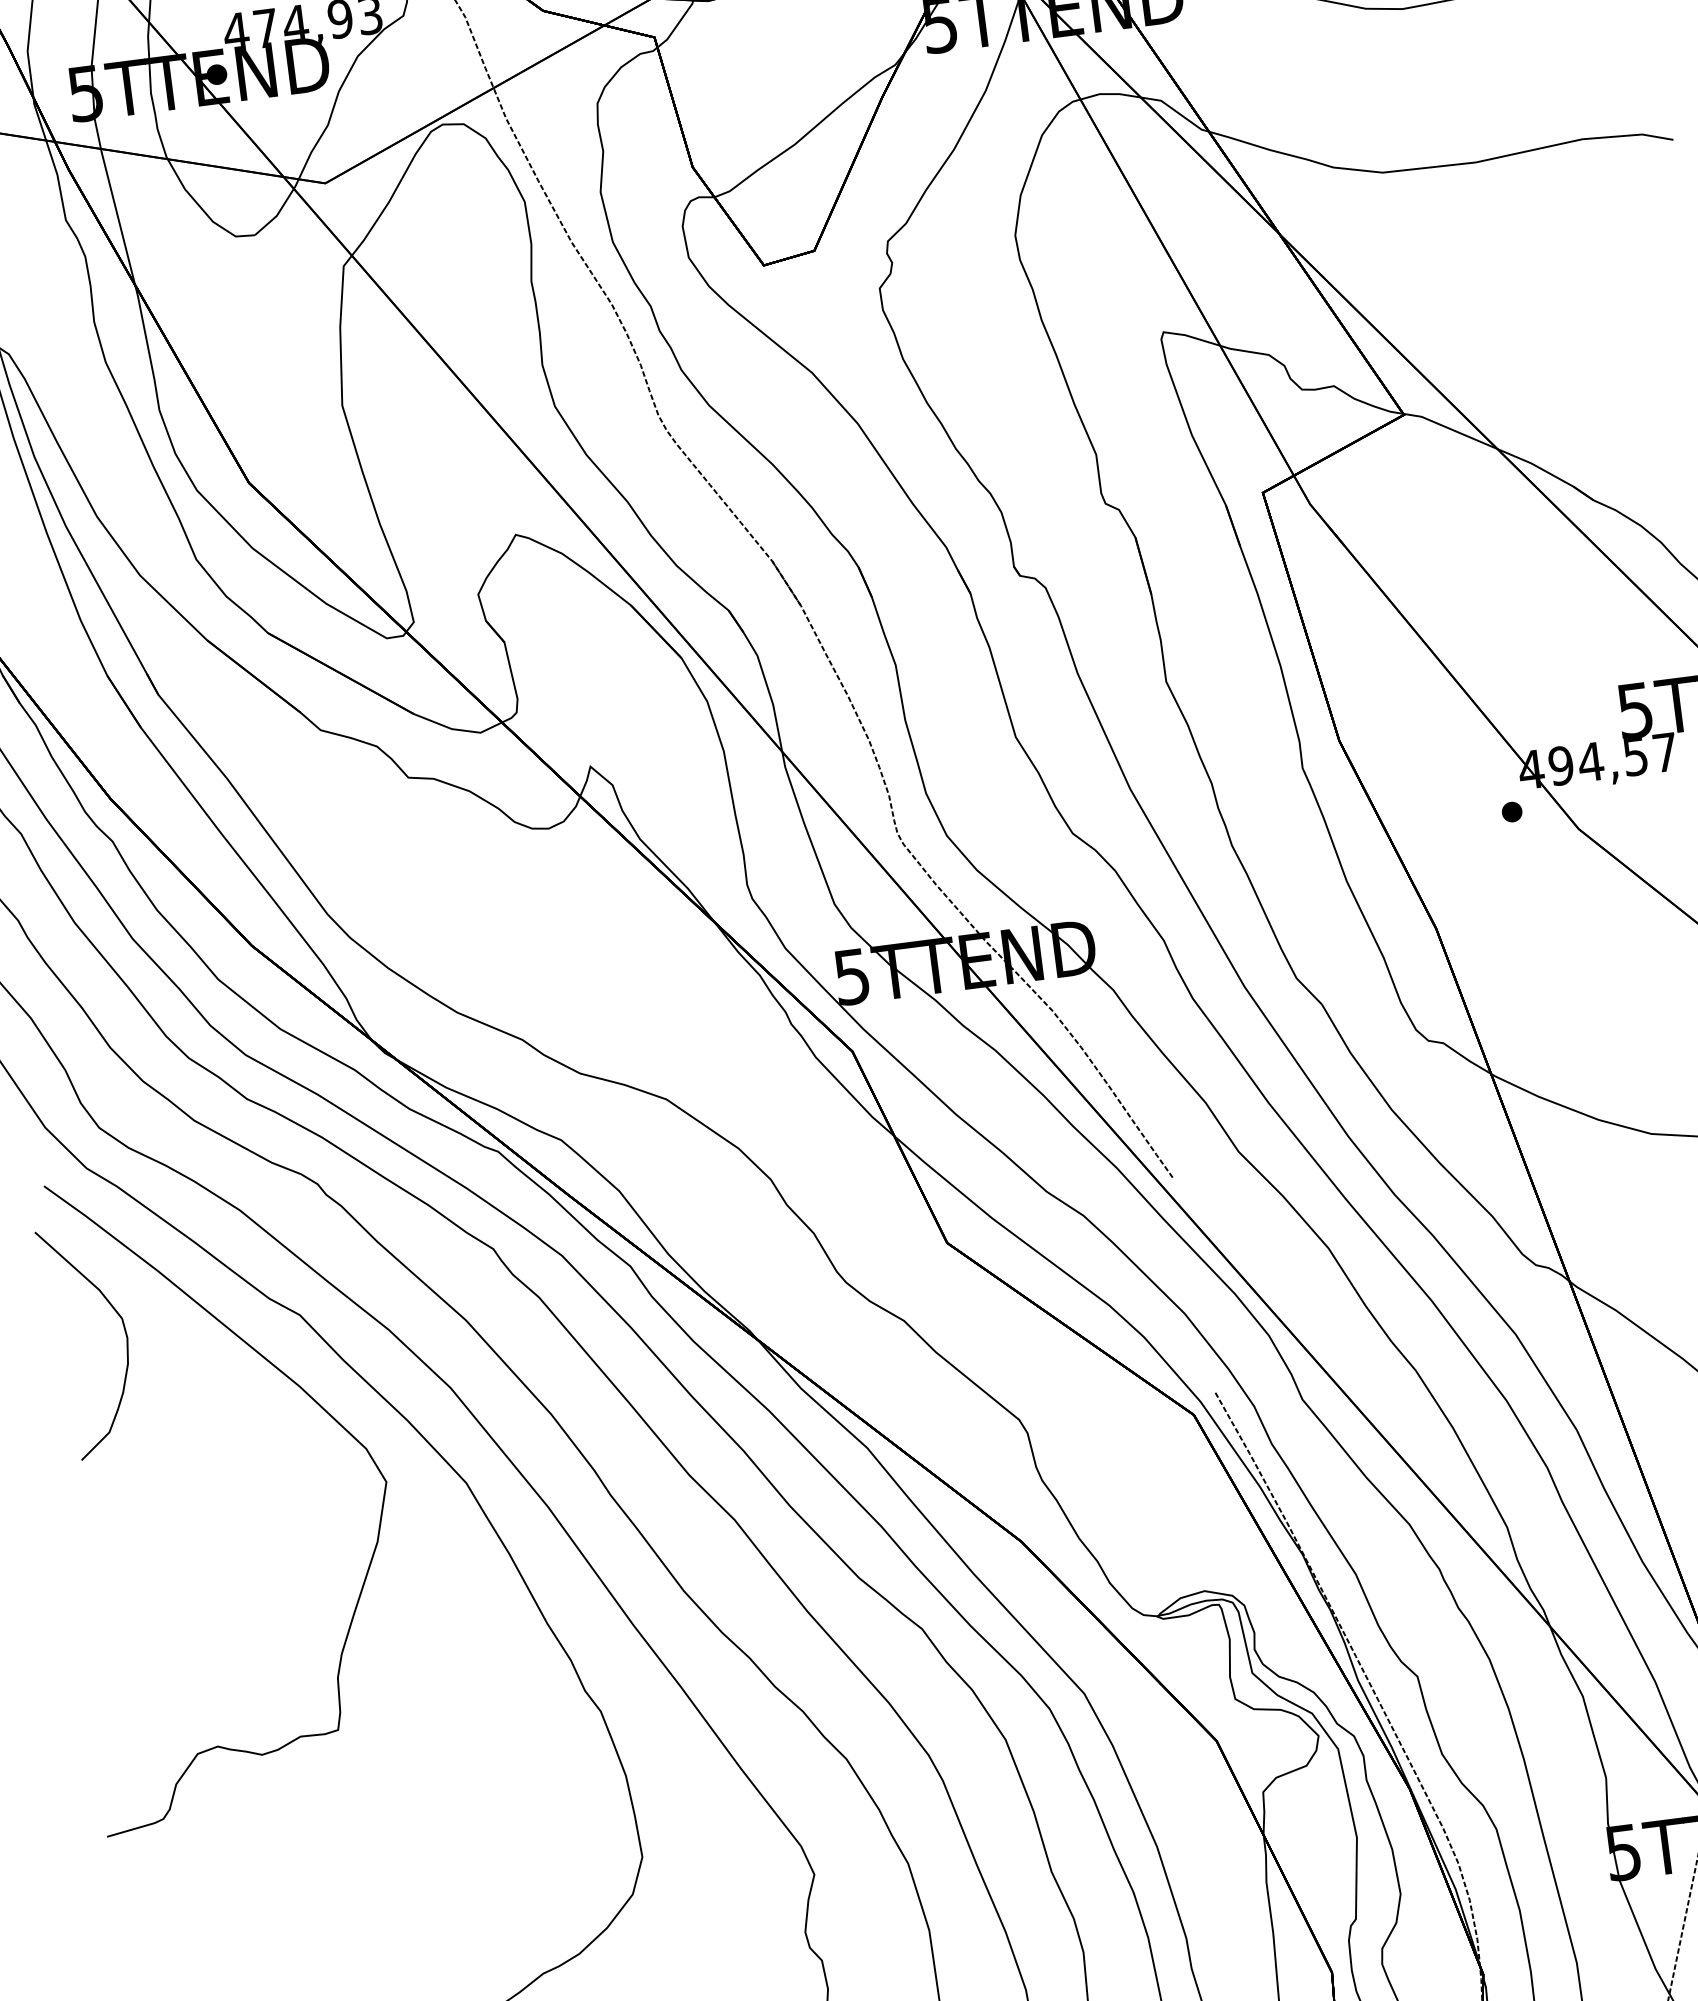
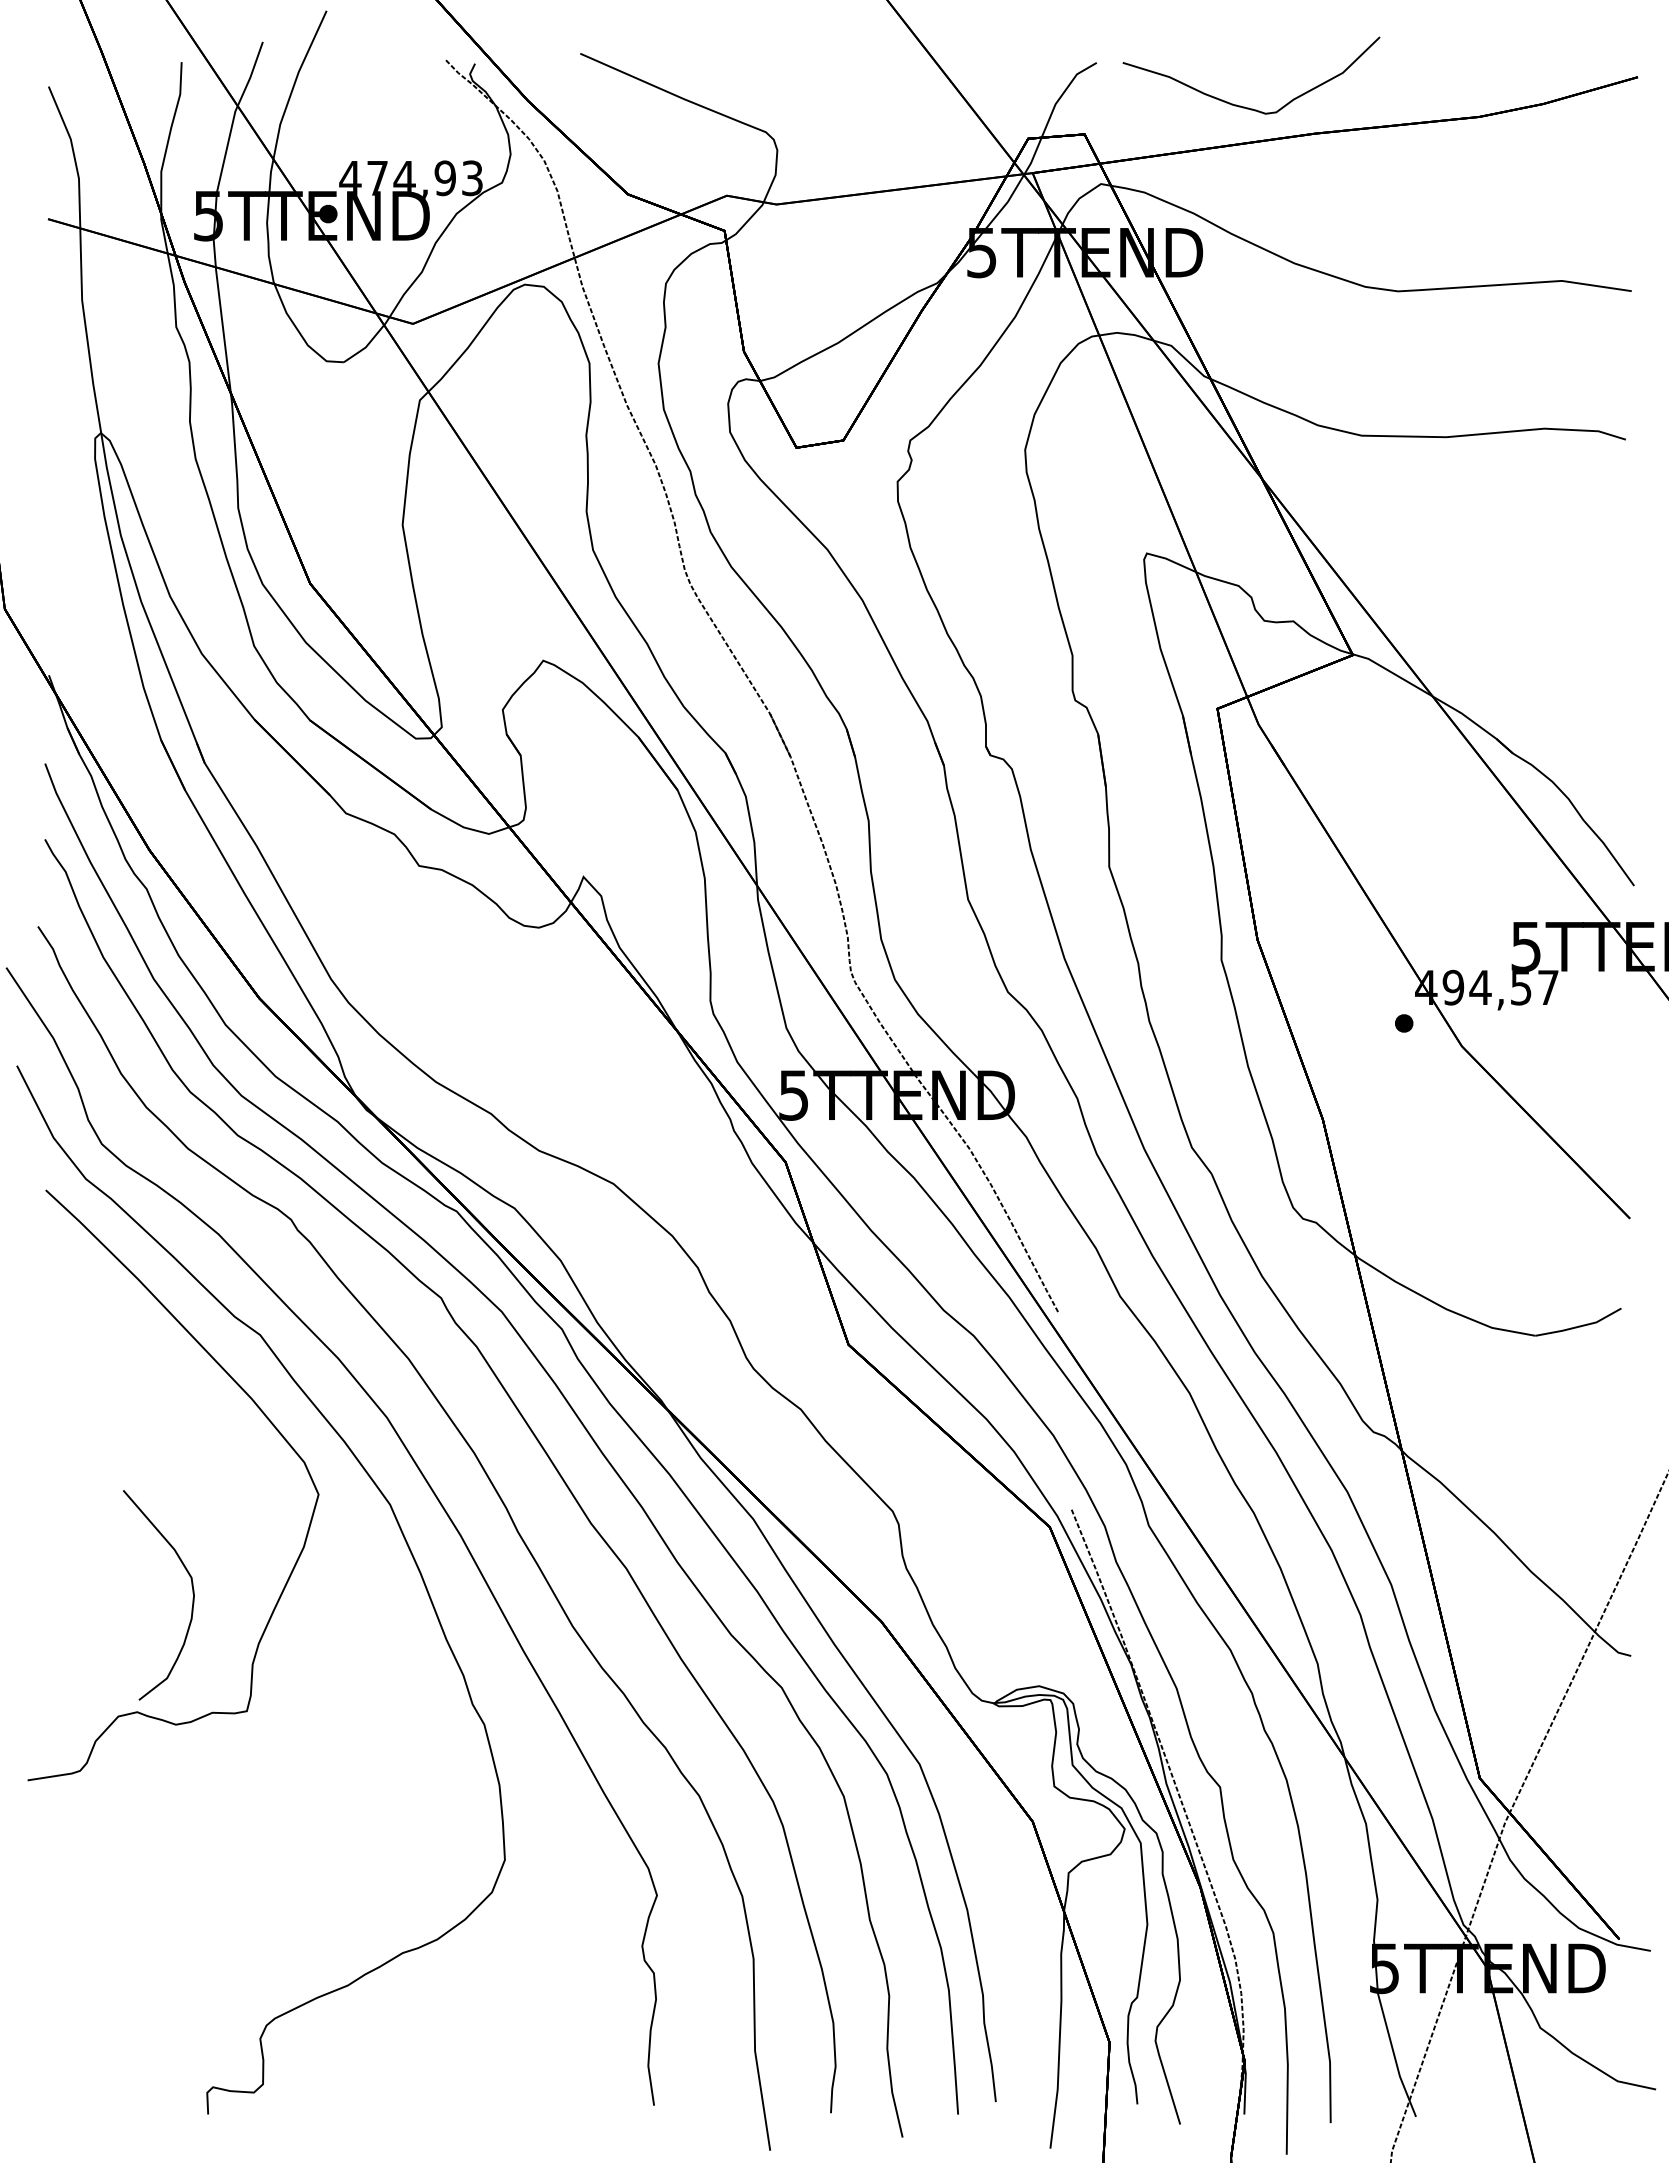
curve: (125, 1335) -> (192, 1593), moved

